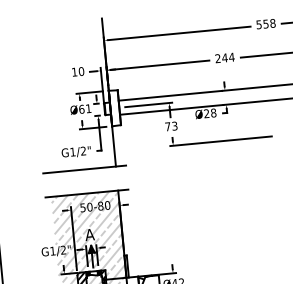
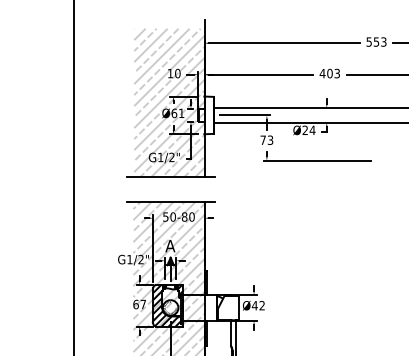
text: (272, 22) -> (383, 41), 558 -> 553
text: (224, 57) -> (329, 73), 244 -> 403
hatch: (76, 99) -> (169, 102), added
text: (213, 113) -> (312, 130), Ø28 -> Ø24

